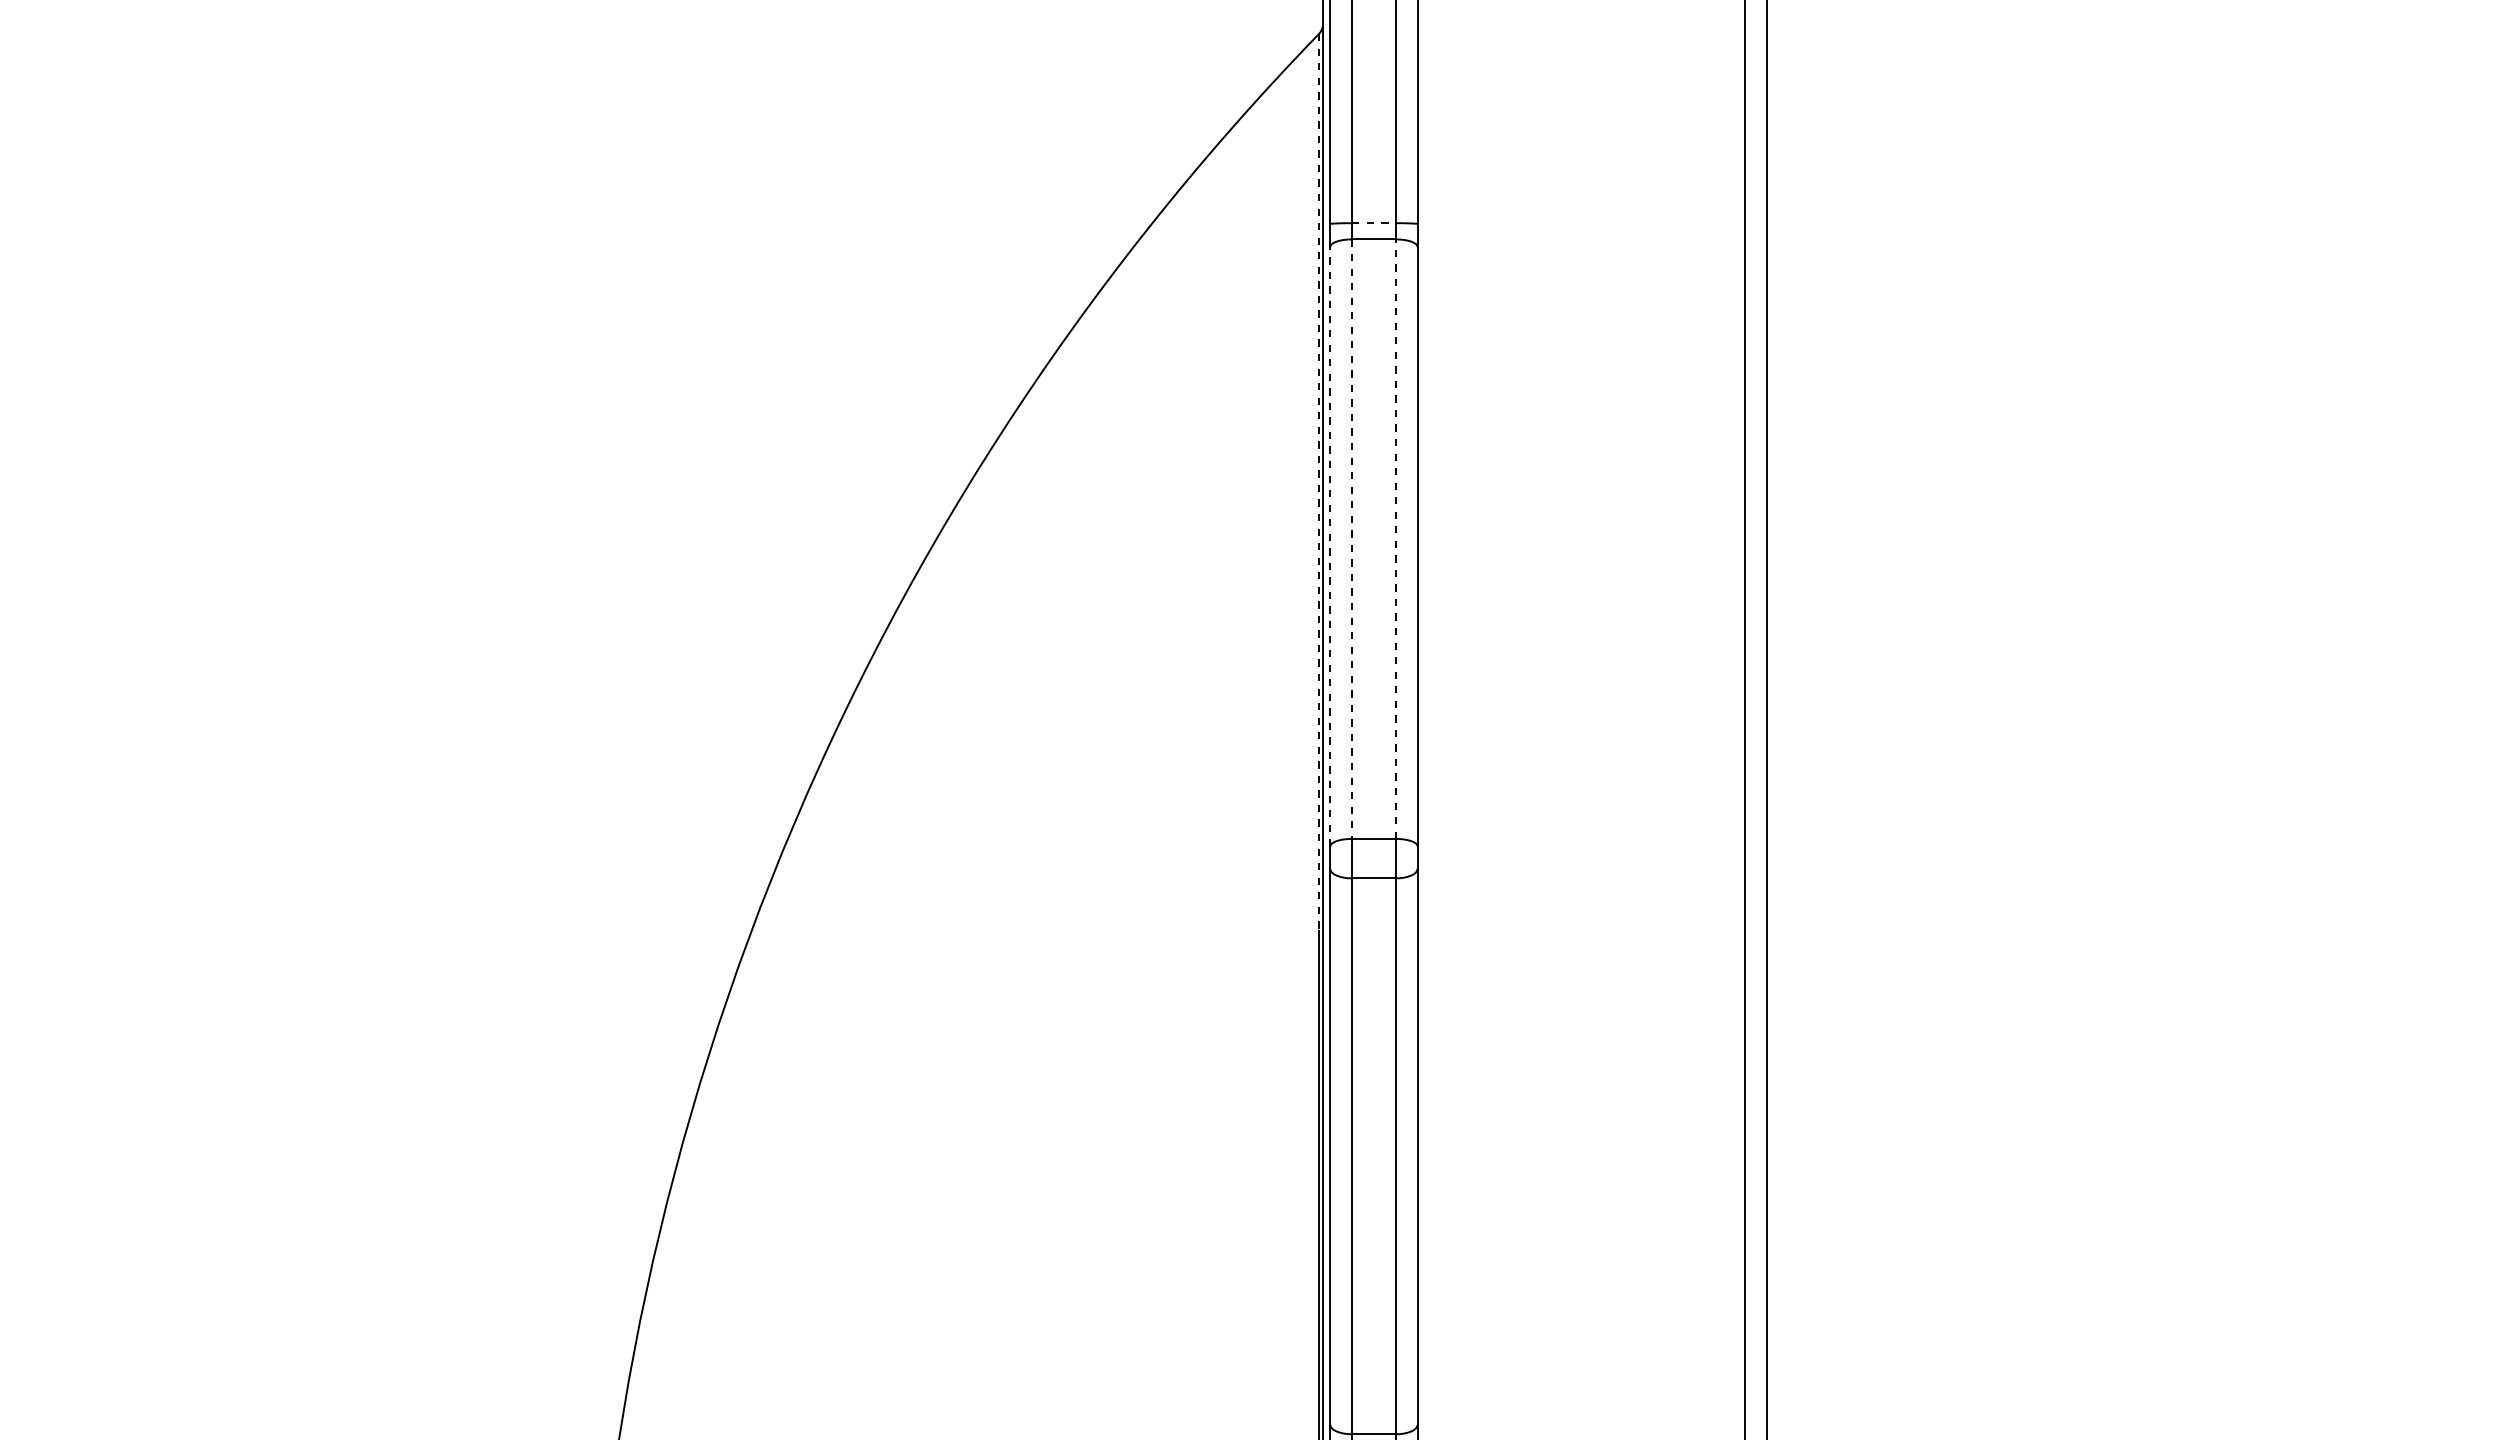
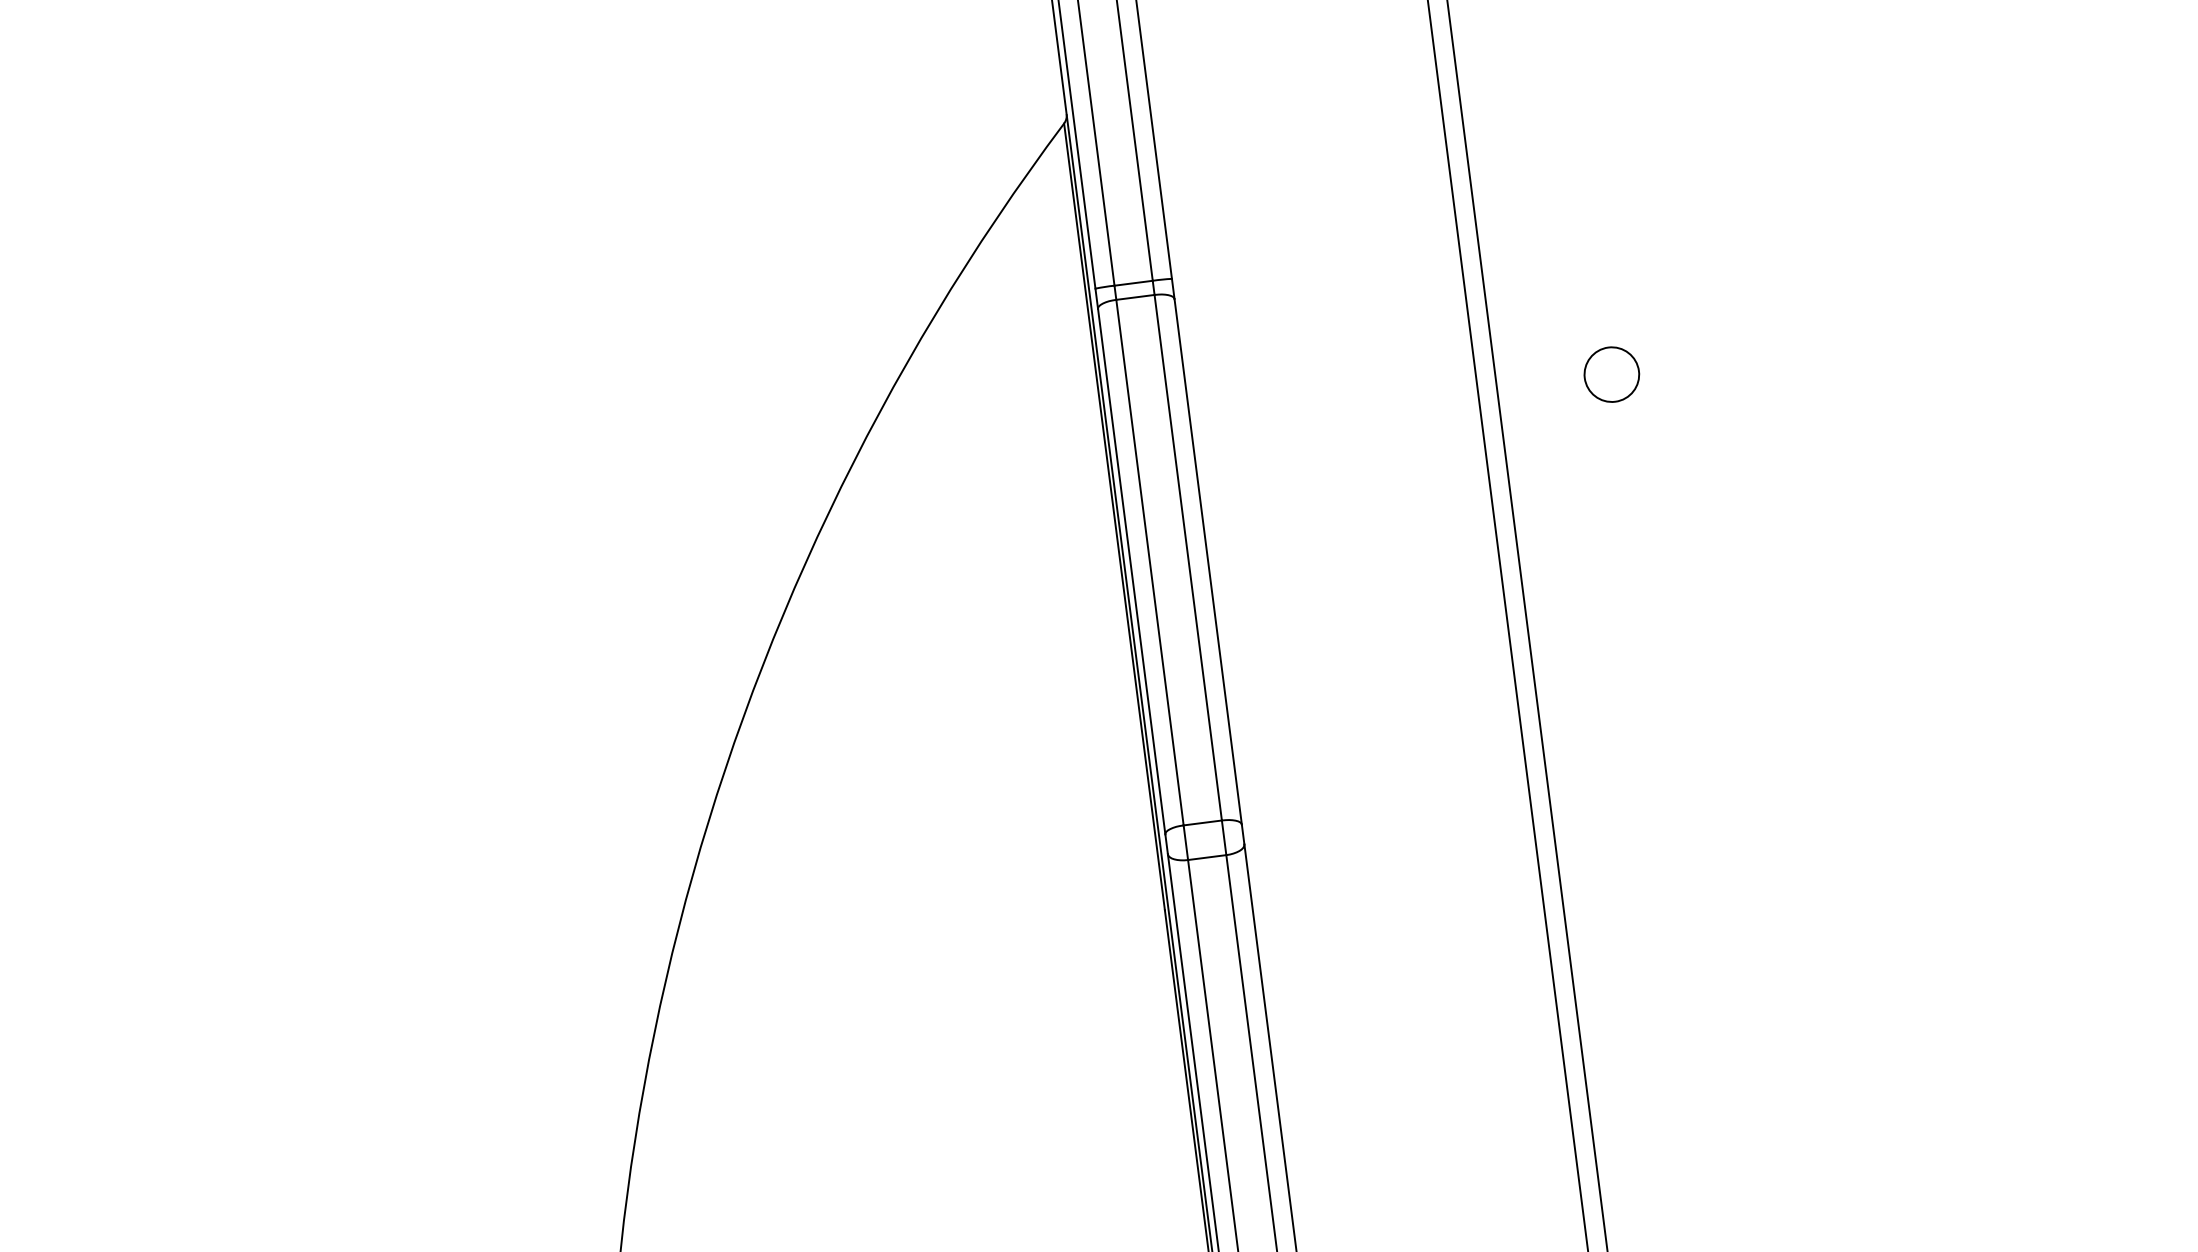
line: (1373, 223) -> (1133, 283), dashed -> solid
circle: (1897, 394) -> (1611, 374), added
line: (1318, 482) -> (1114, 516), dashed -> solid
line: (1352, 539) -> (1150, 562), dashed -> solid
line: (1395, 539) -> (1188, 558), dashed -> solid
line: (1330, 546) -> (1131, 571), dashed -> solid

